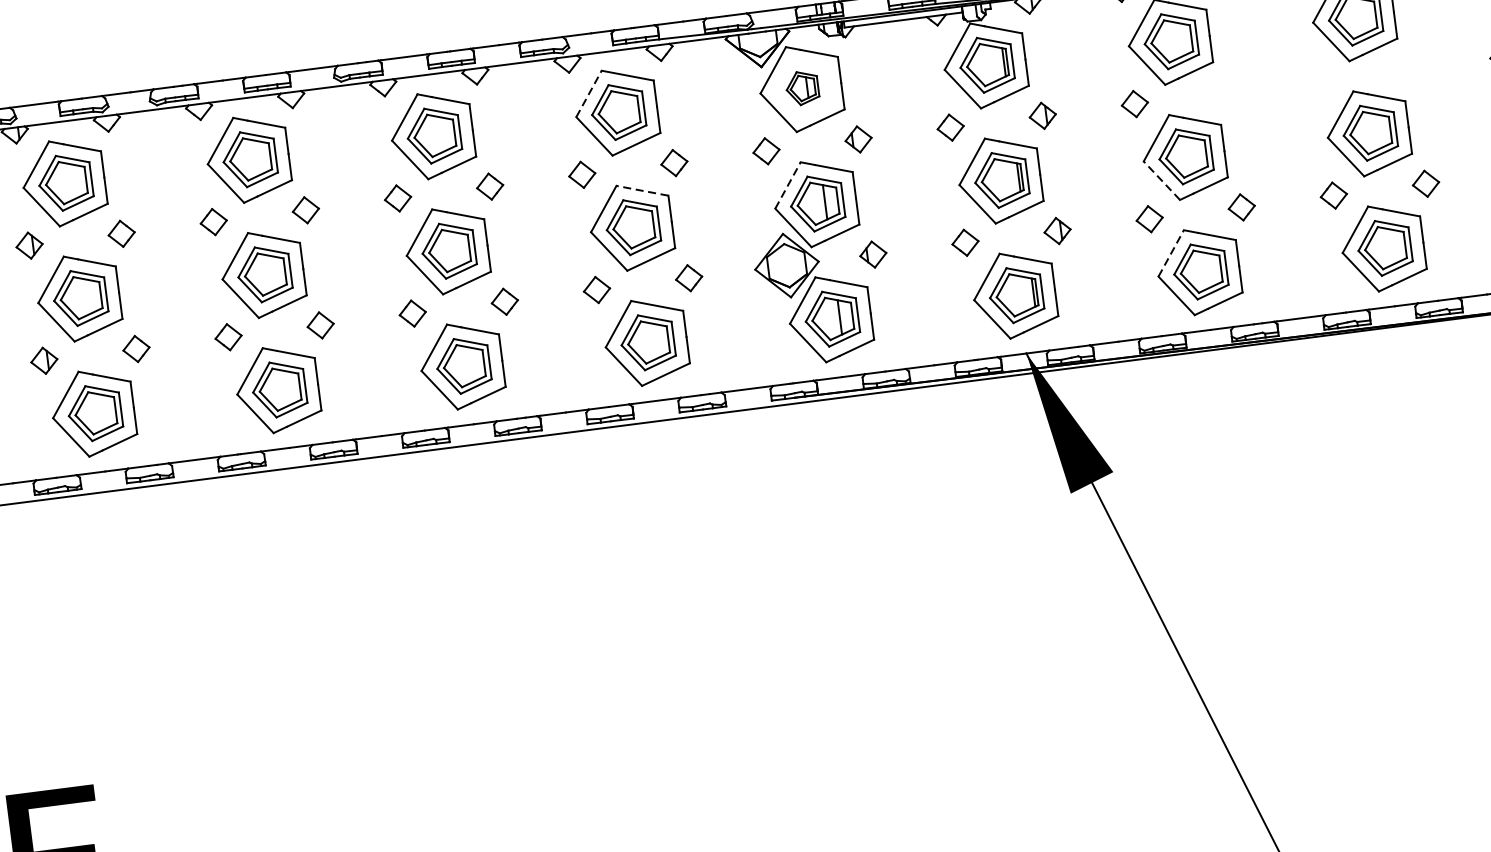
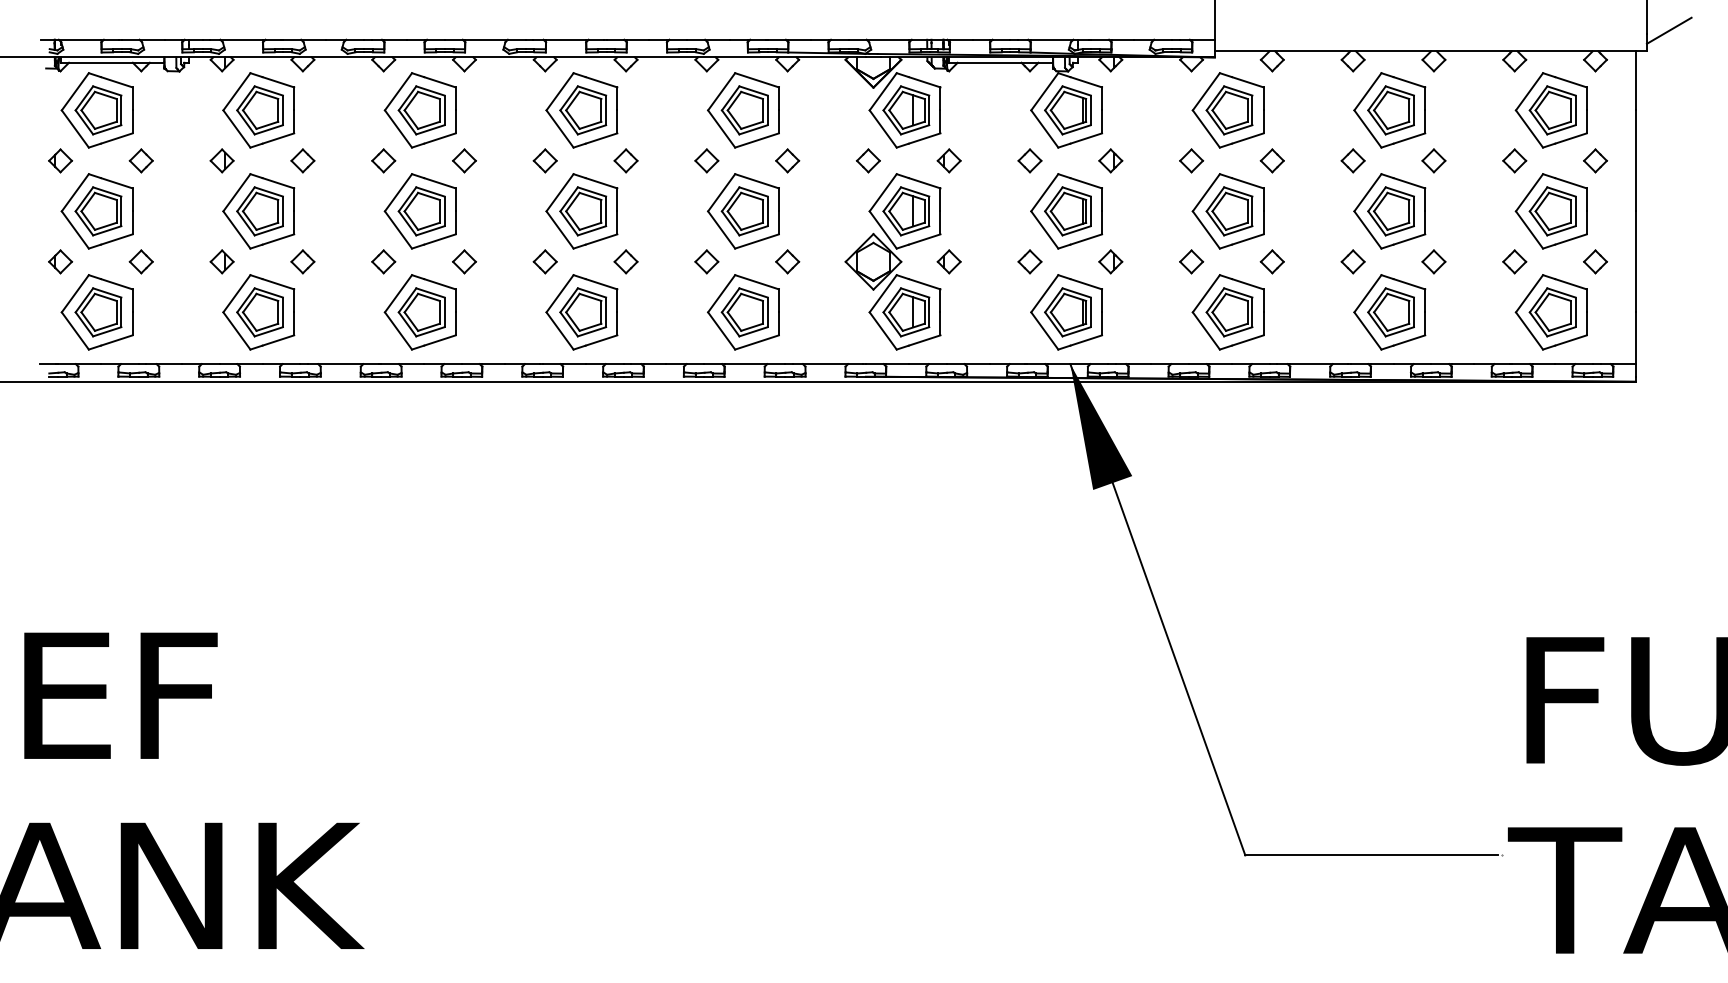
part: (1410, 68) -> (1433, 160), added
part: (1318, 80) -> (1352, 160), added
part: (802, 88) -> (906, 110), size x1.67
part: (1226, 91) -> (1271, 160), added
line: (588, 93) -> (721, 91), dashed -> solid
line: (1161, 180) -> (1206, 229), dashed -> solid
line: (788, 185) -> (883, 192), dashed -> solid
line: (641, 191) -> (756, 181), dashed -> solid
line: (1171, 253) -> (1206, 293), dashed -> solid

